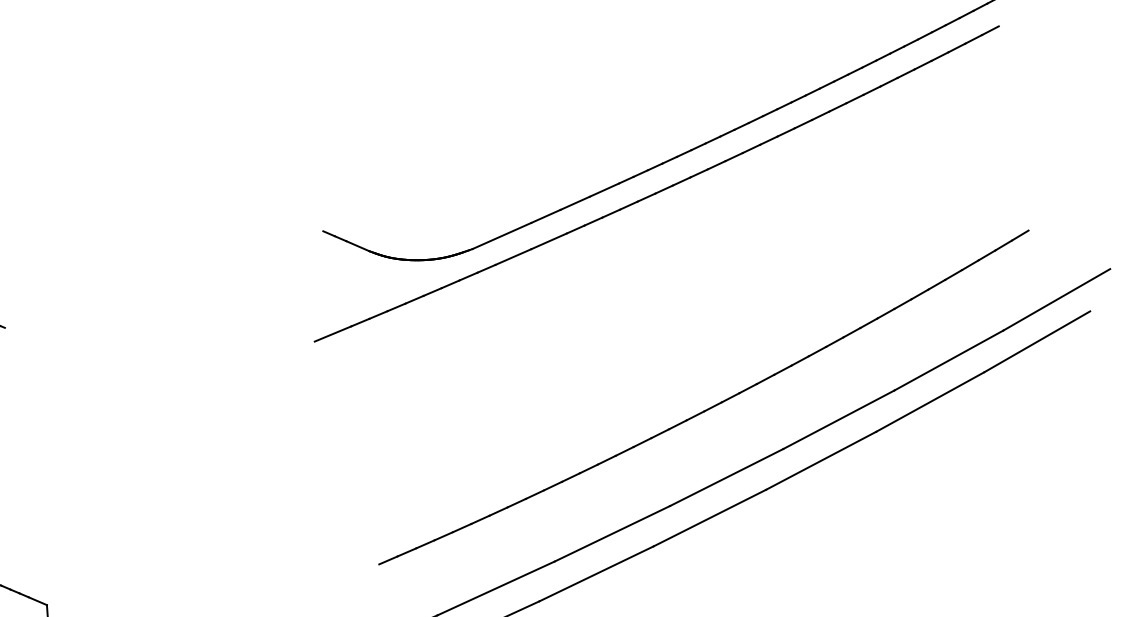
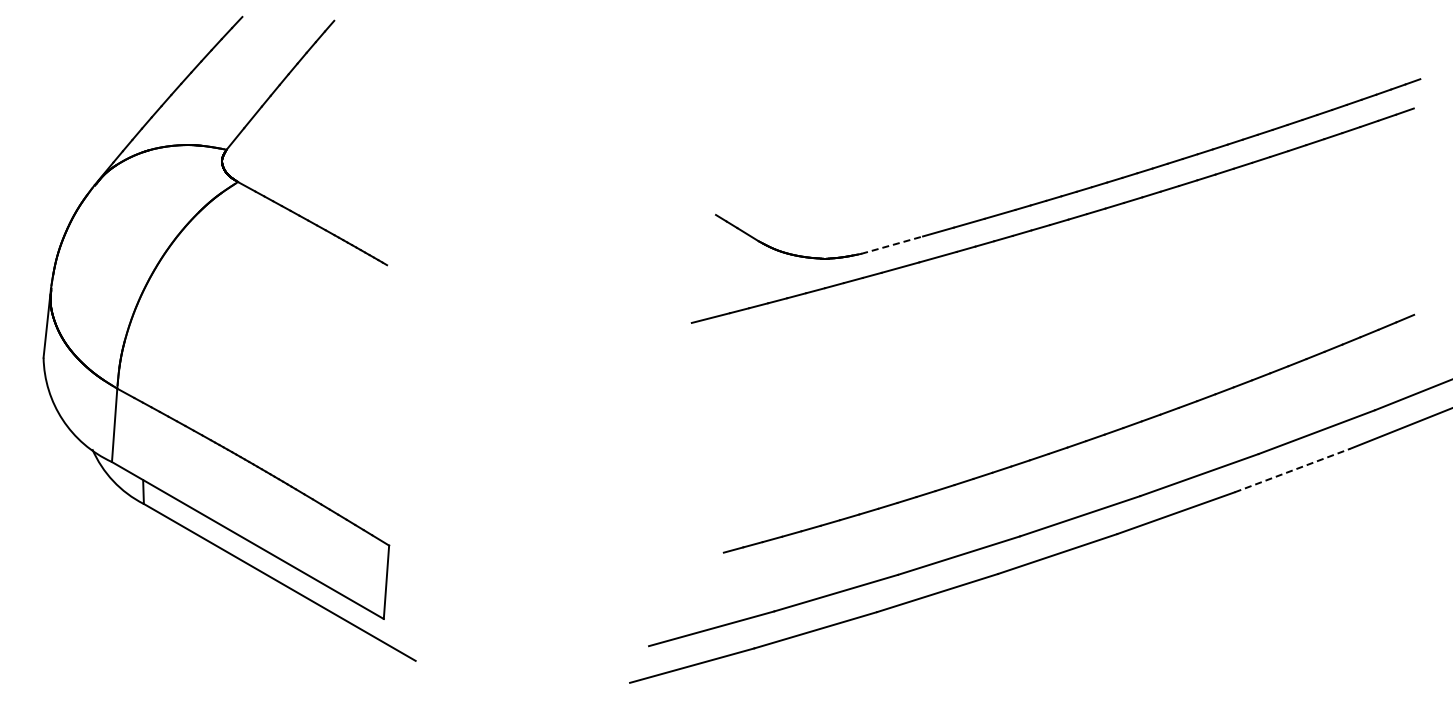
line: (502, 236) -> (892, 245), solid -> dashed
line: (930, 401) -> (1292, 470), solid -> dashed

